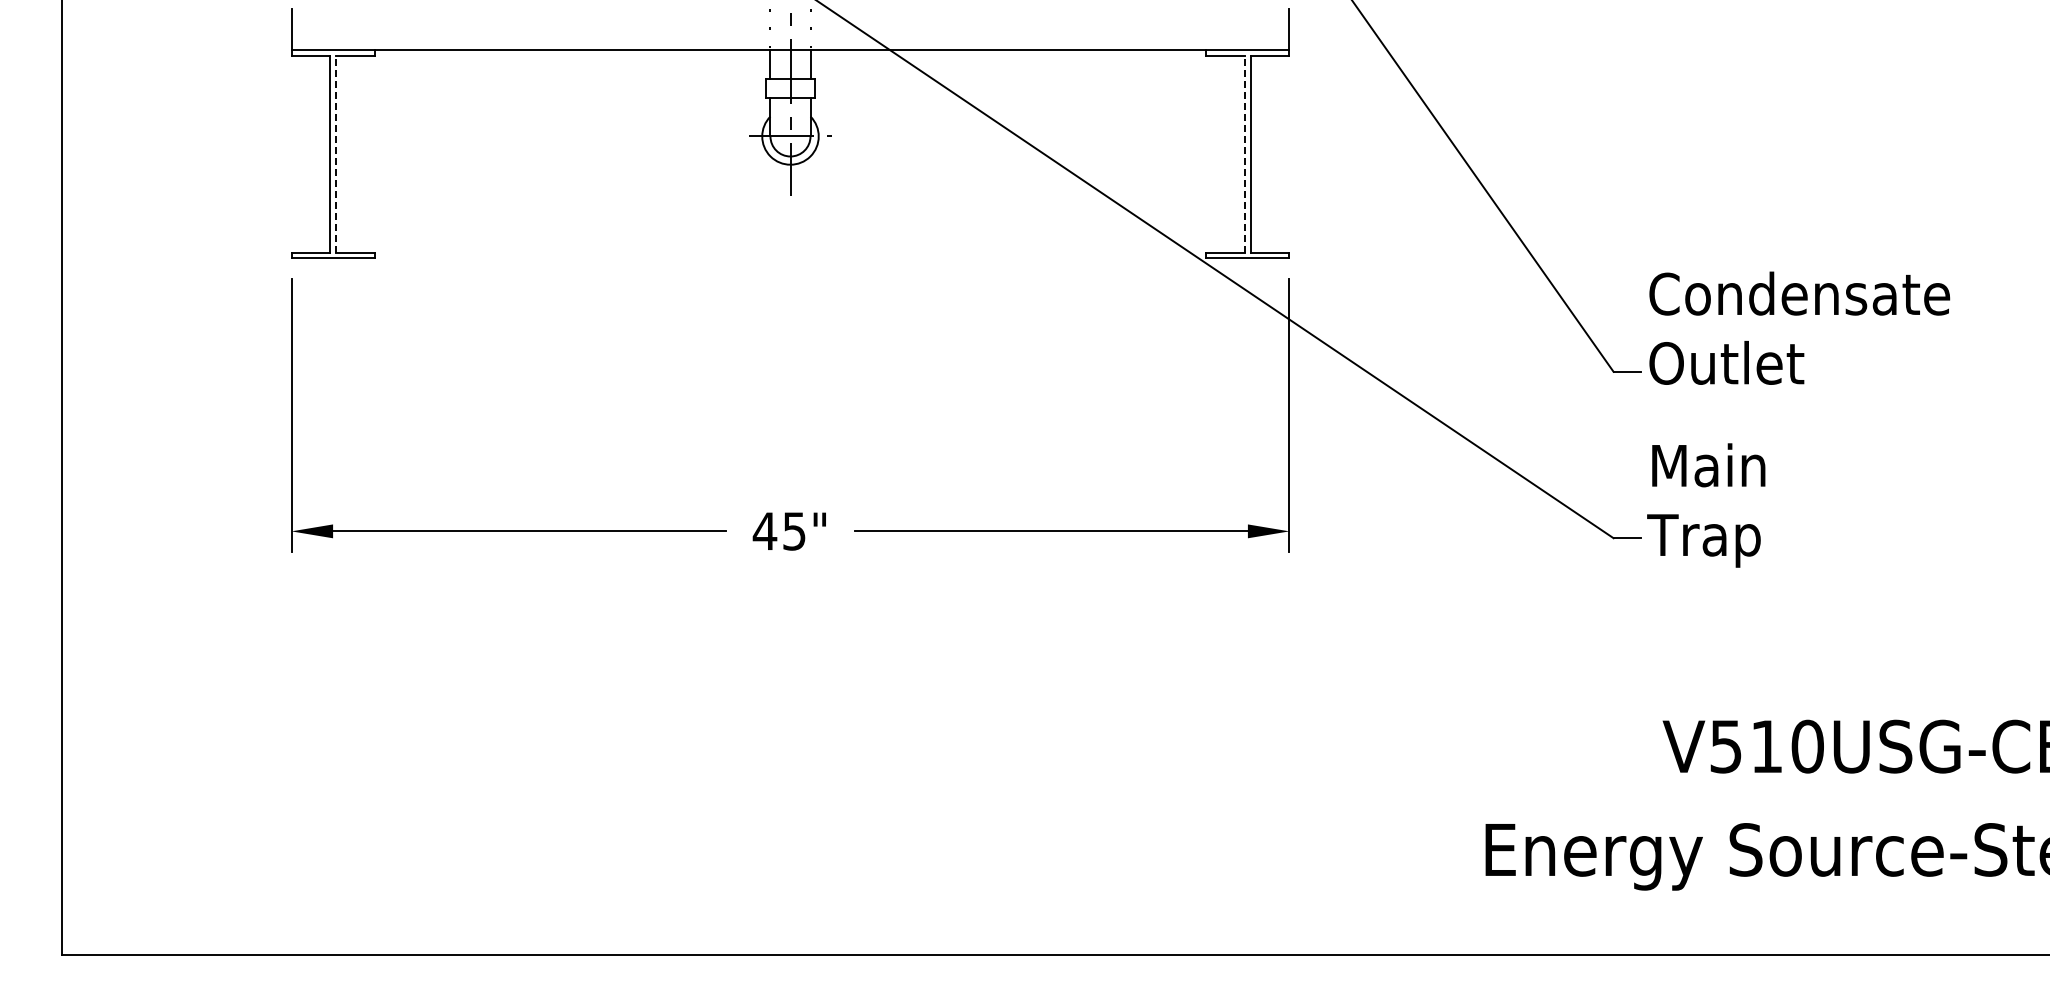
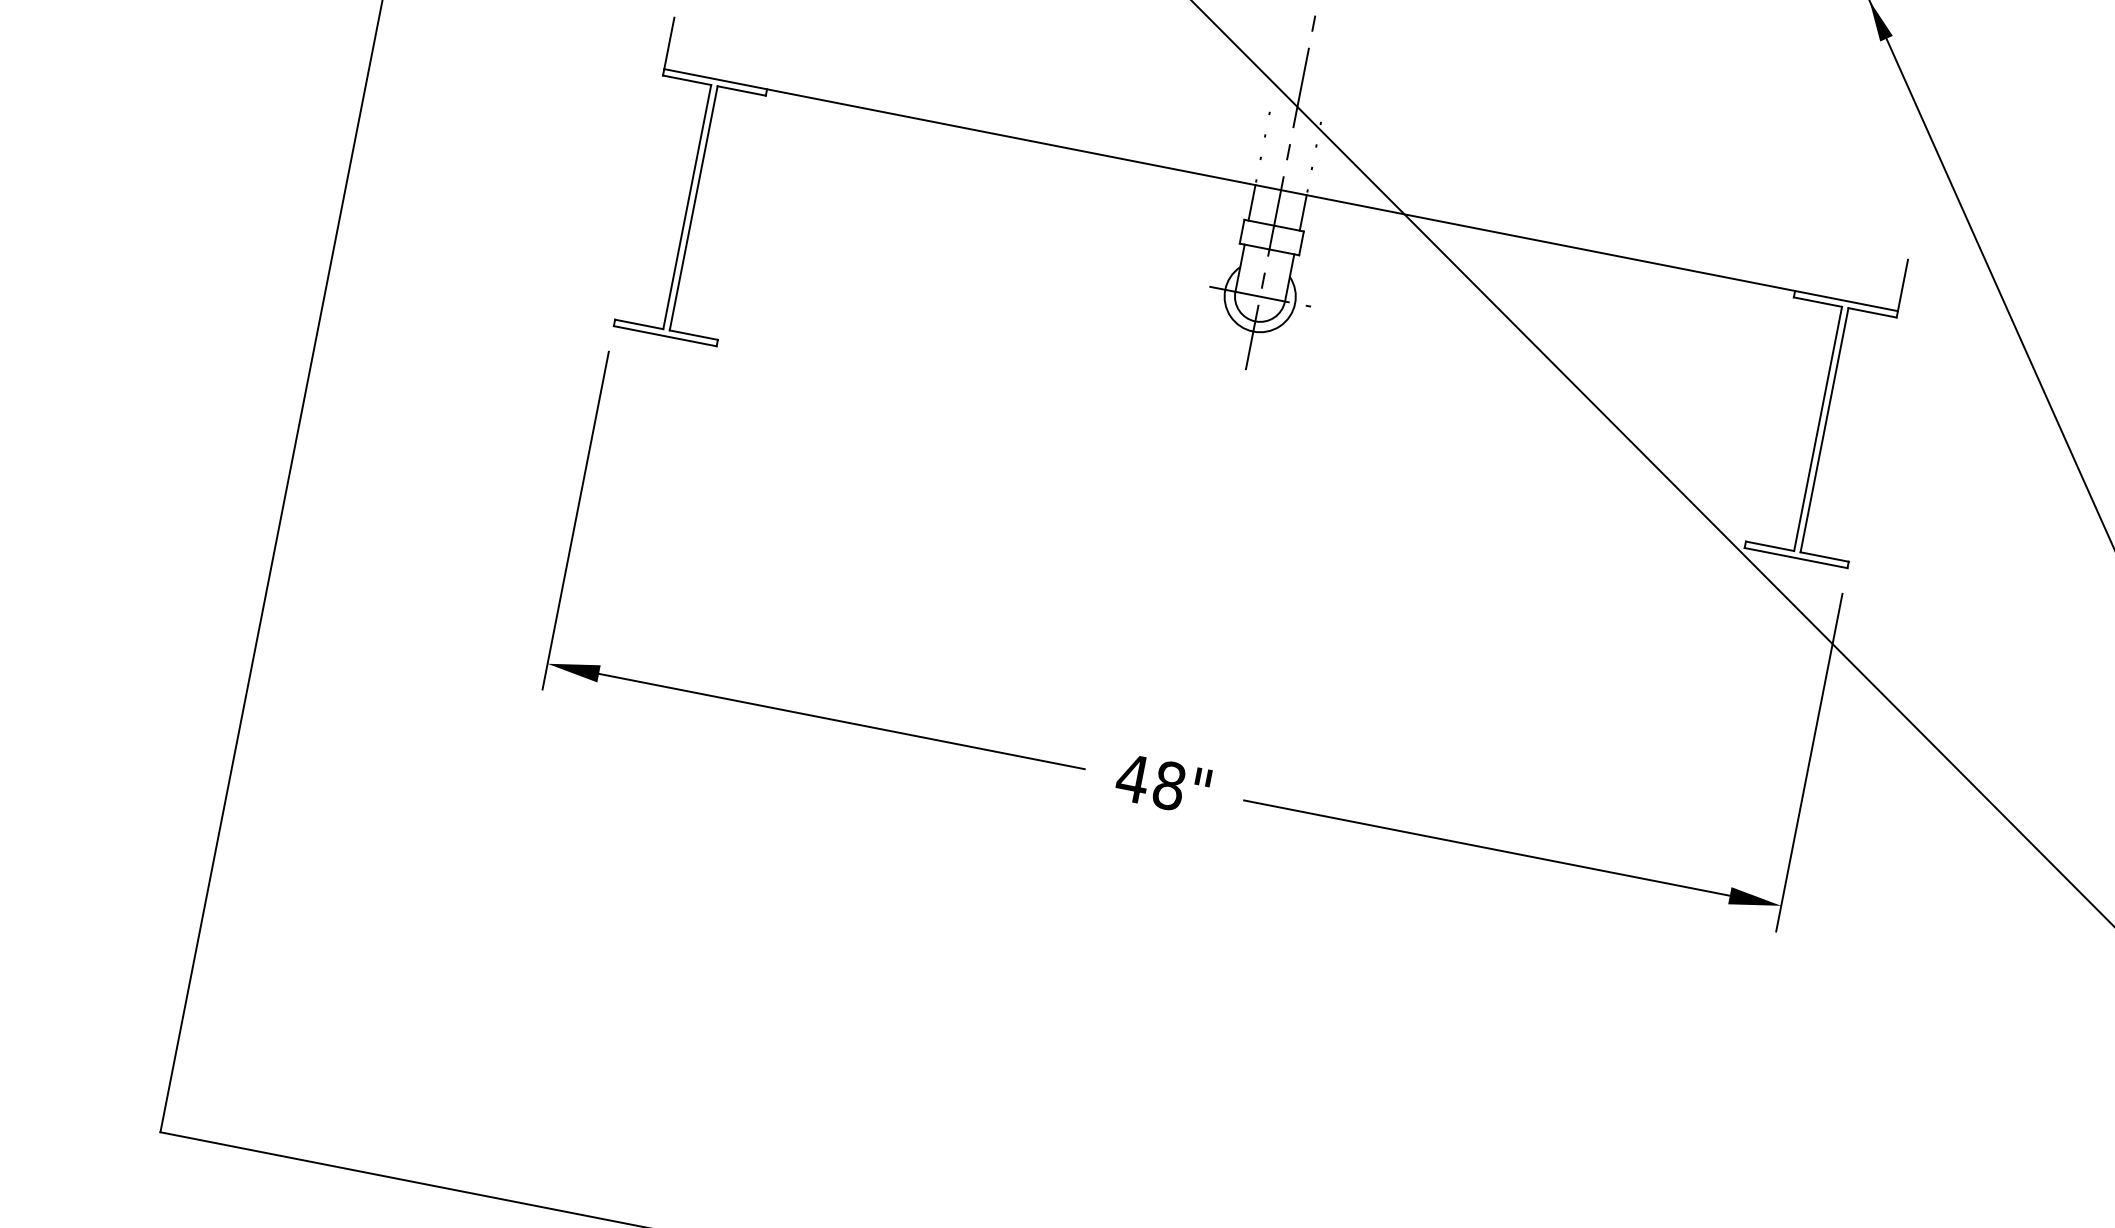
line: (335, 154) -> (693, 208), dashed -> solid
line: (1245, 154) -> (1818, 429), dashed -> solid
text: (794, 531) -> (1169, 785), 45" -> 48"

